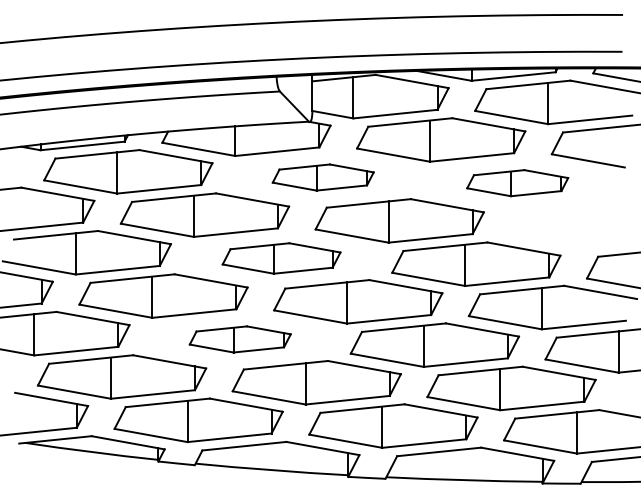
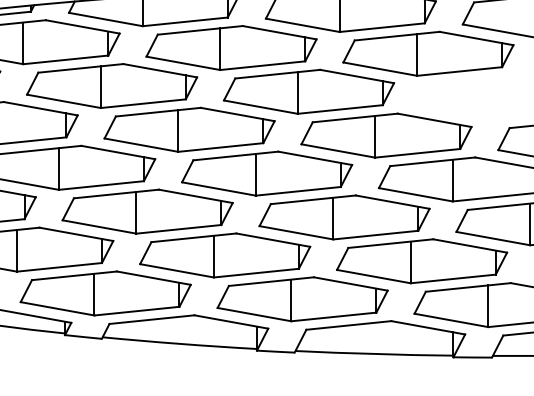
part: (323, 177) -> (231, 47), size x1.67
part: (517, 182) -> (428, 53), size x1.67
part: (281, 258) -> (189, 129), size x1.43
part: (240, 339) -> (148, 211), size x1.67

